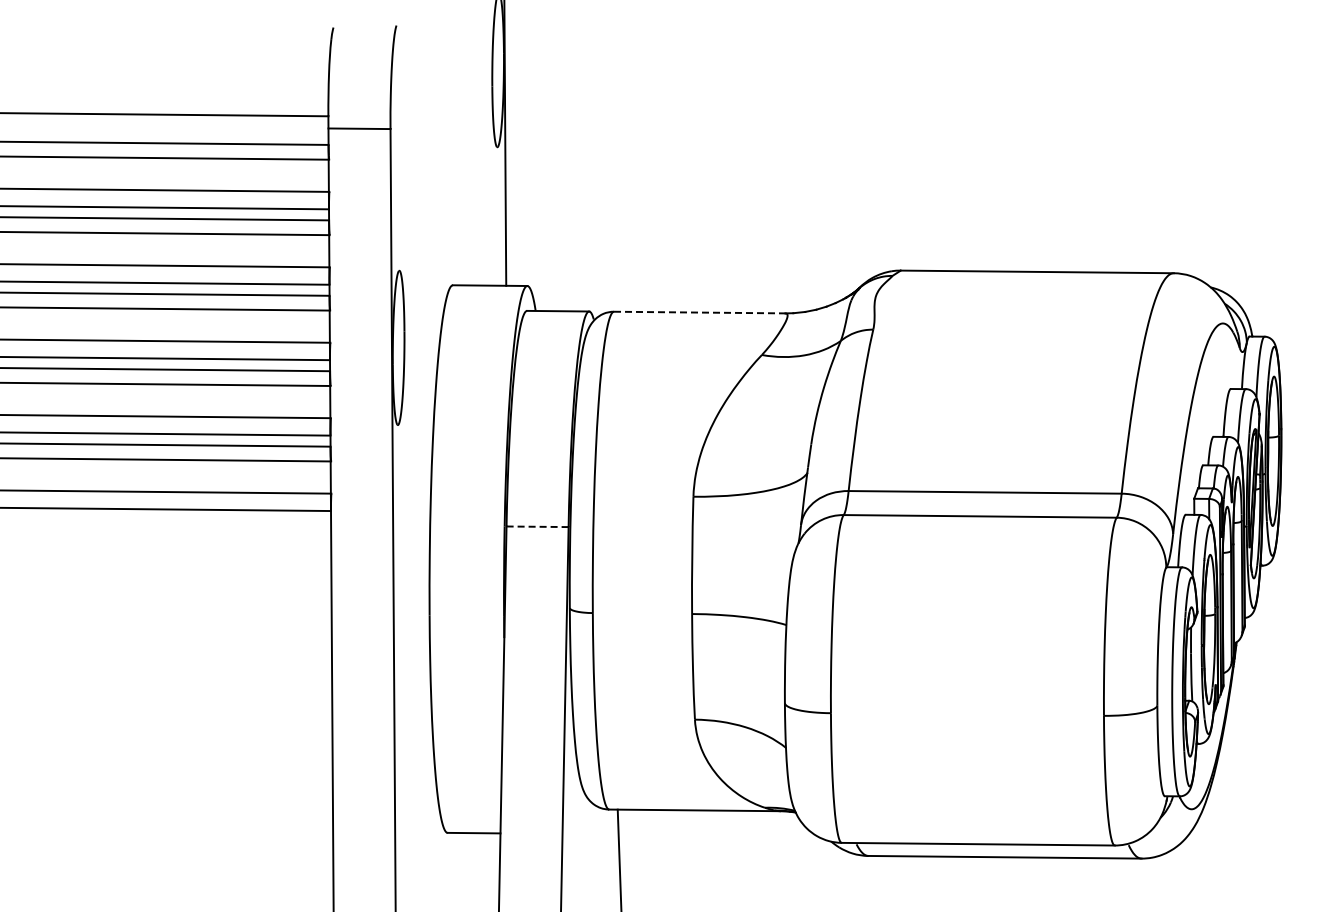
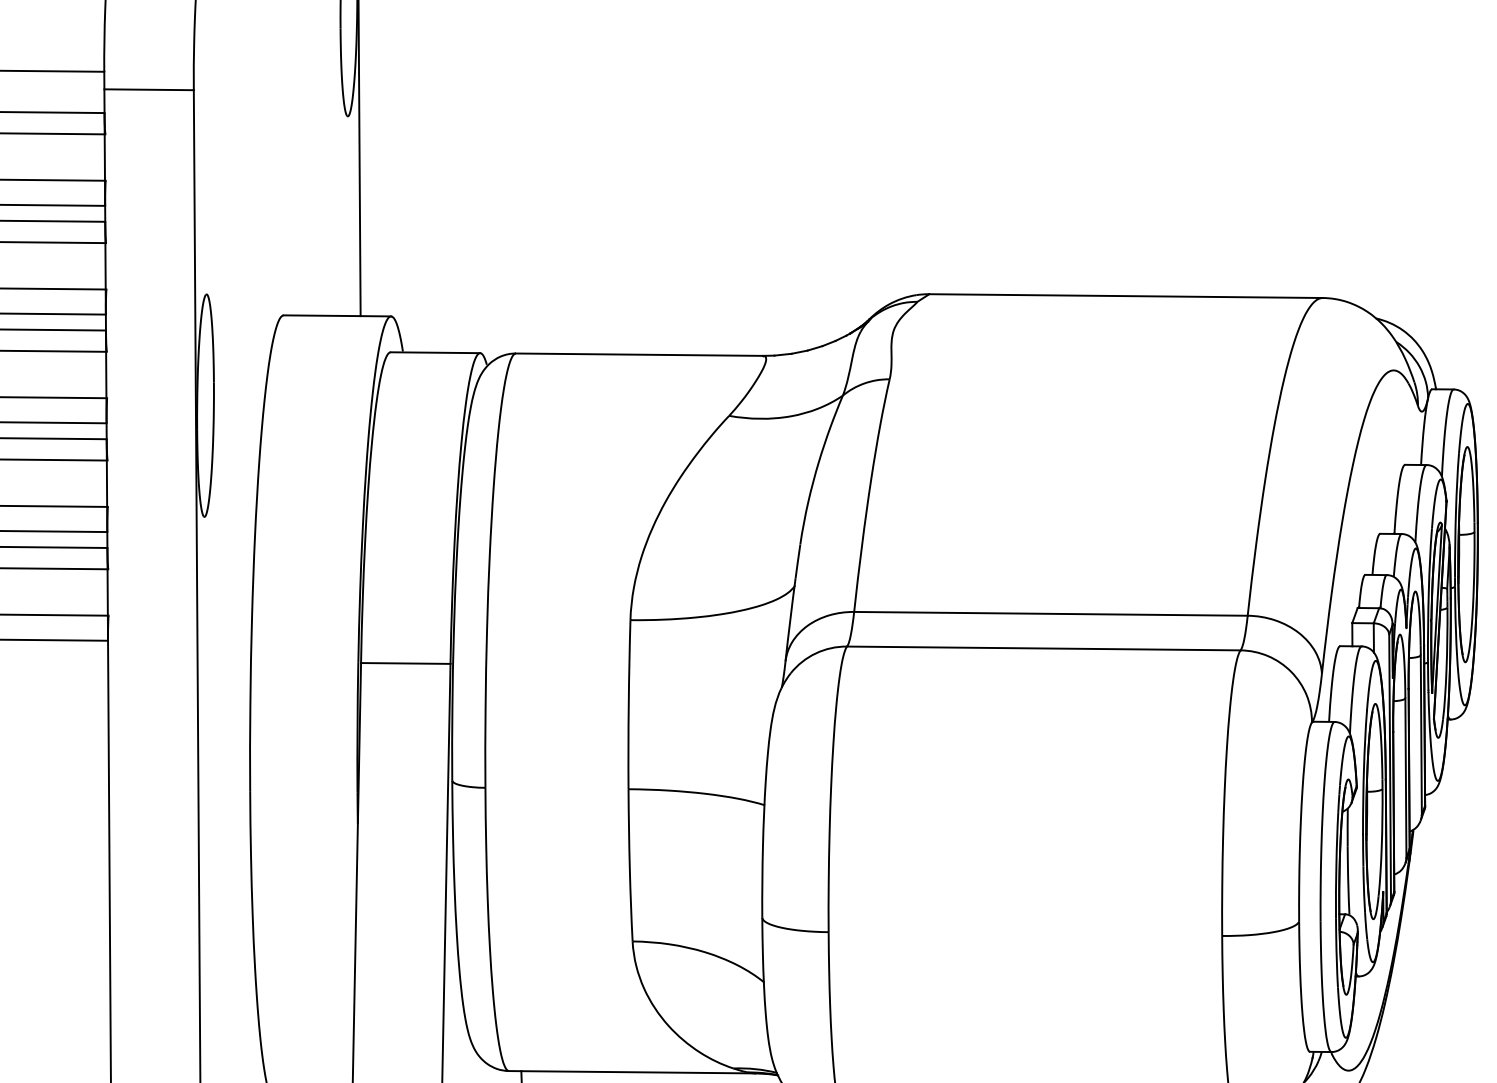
line: (699, 312) -> (639, 354), dashed -> solid
line: (537, 526) -> (405, 663), dashed -> solid

